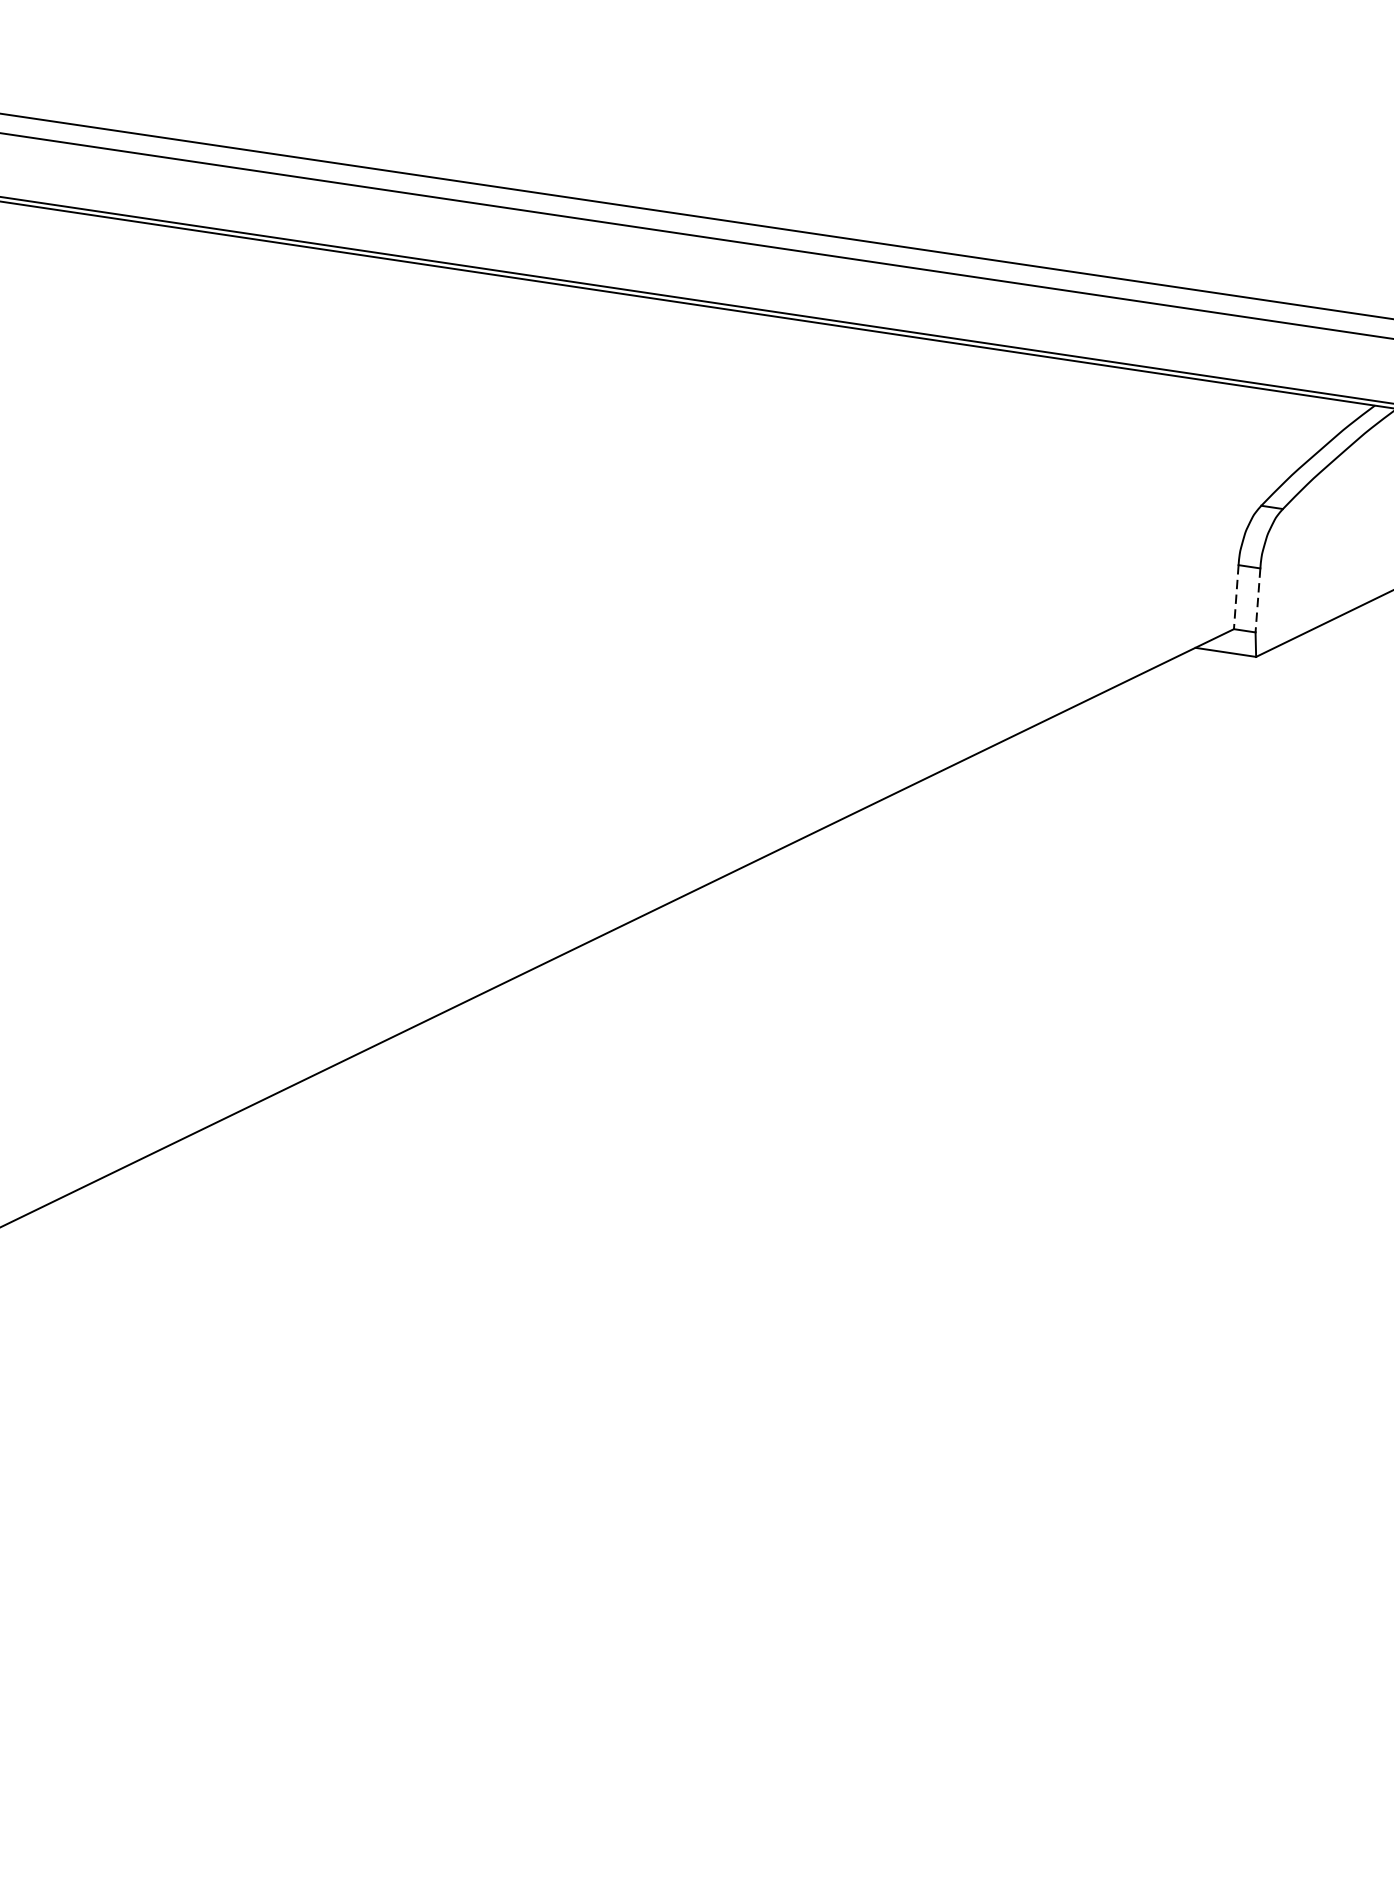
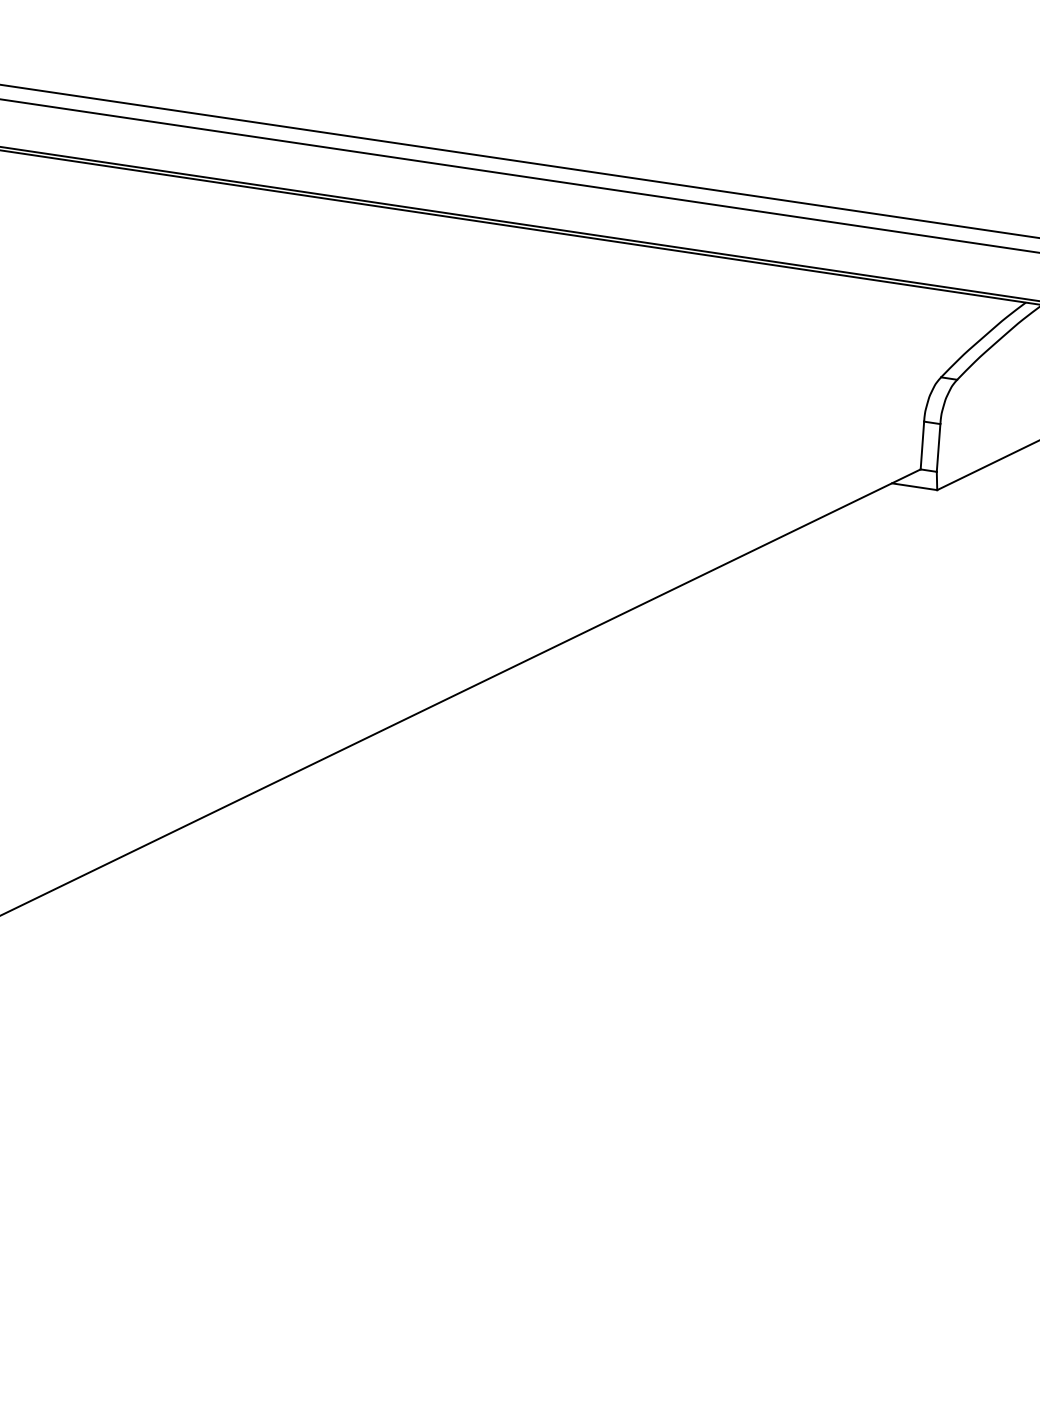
line: (1236, 597) -> (922, 445), dashed -> solid
line: (1257, 599) -> (938, 447), dashed -> solid

